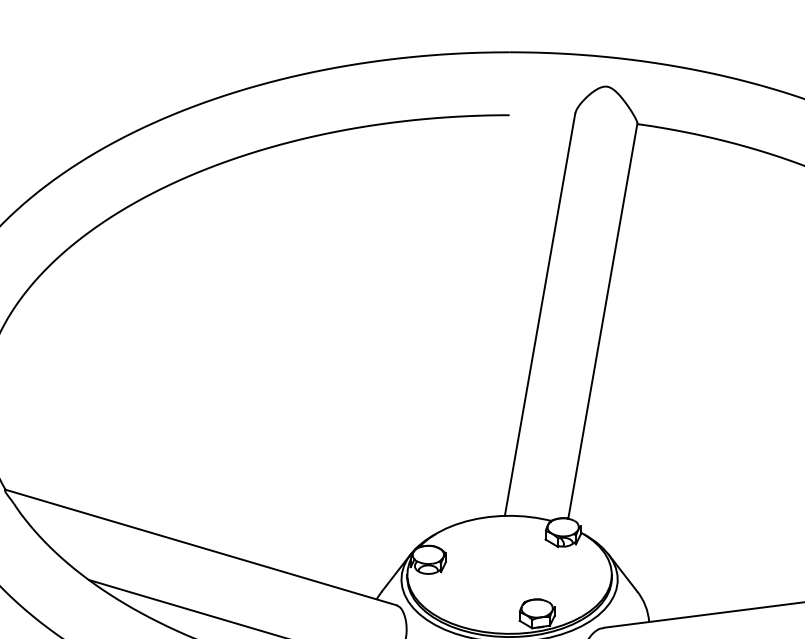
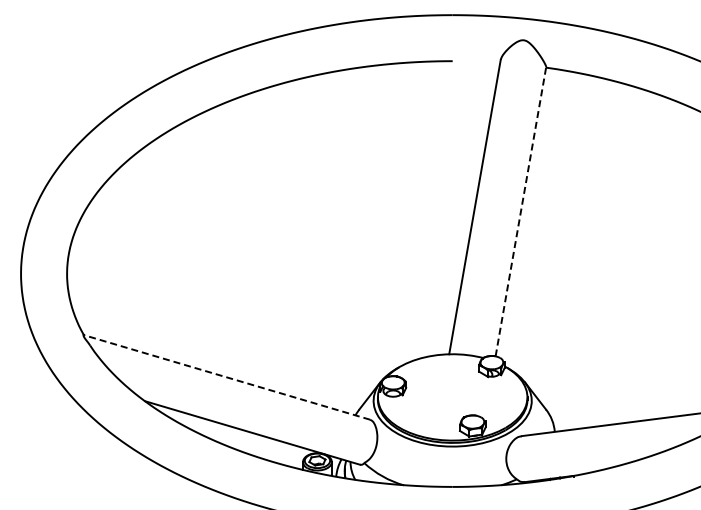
line: (602, 320) -> (520, 211), solid -> dashed
line: (200, 547) -> (226, 377), solid -> dashed

